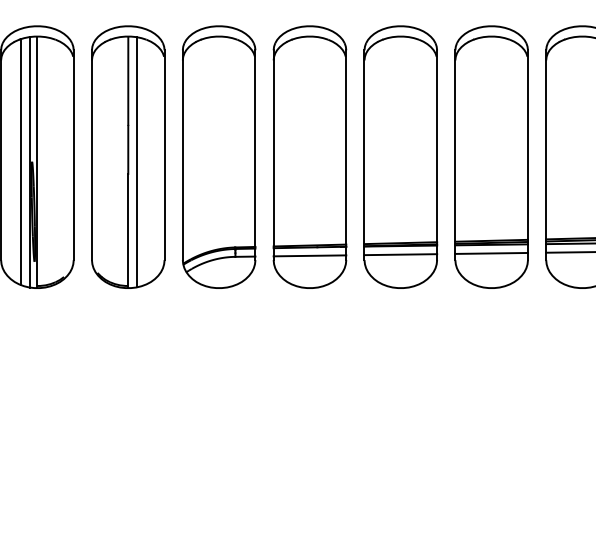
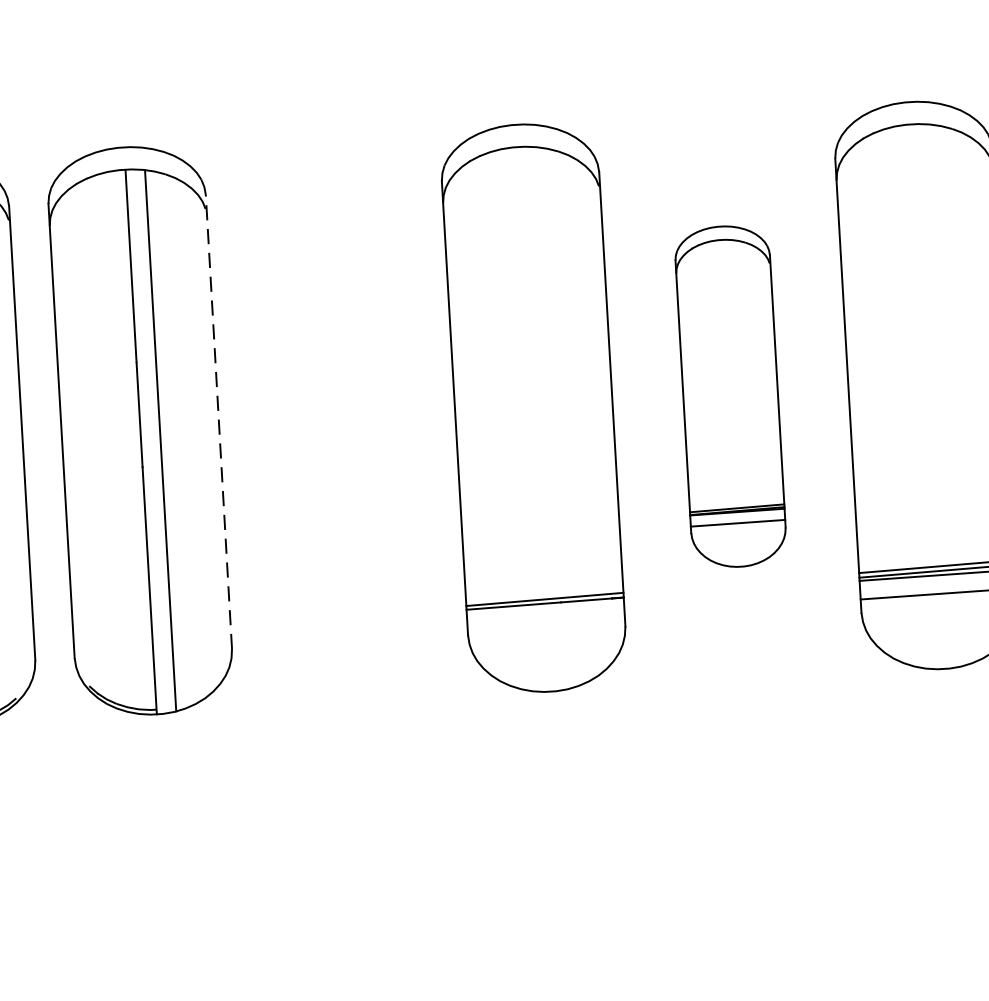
line: (164, 155) -> (218, 422), solid -> dashed
part: (219, 156) -> (337, 417), removed
part: (400, 156) -> (729, 395), size x0.6
line: (309, 255) -> (545, 621), removed

